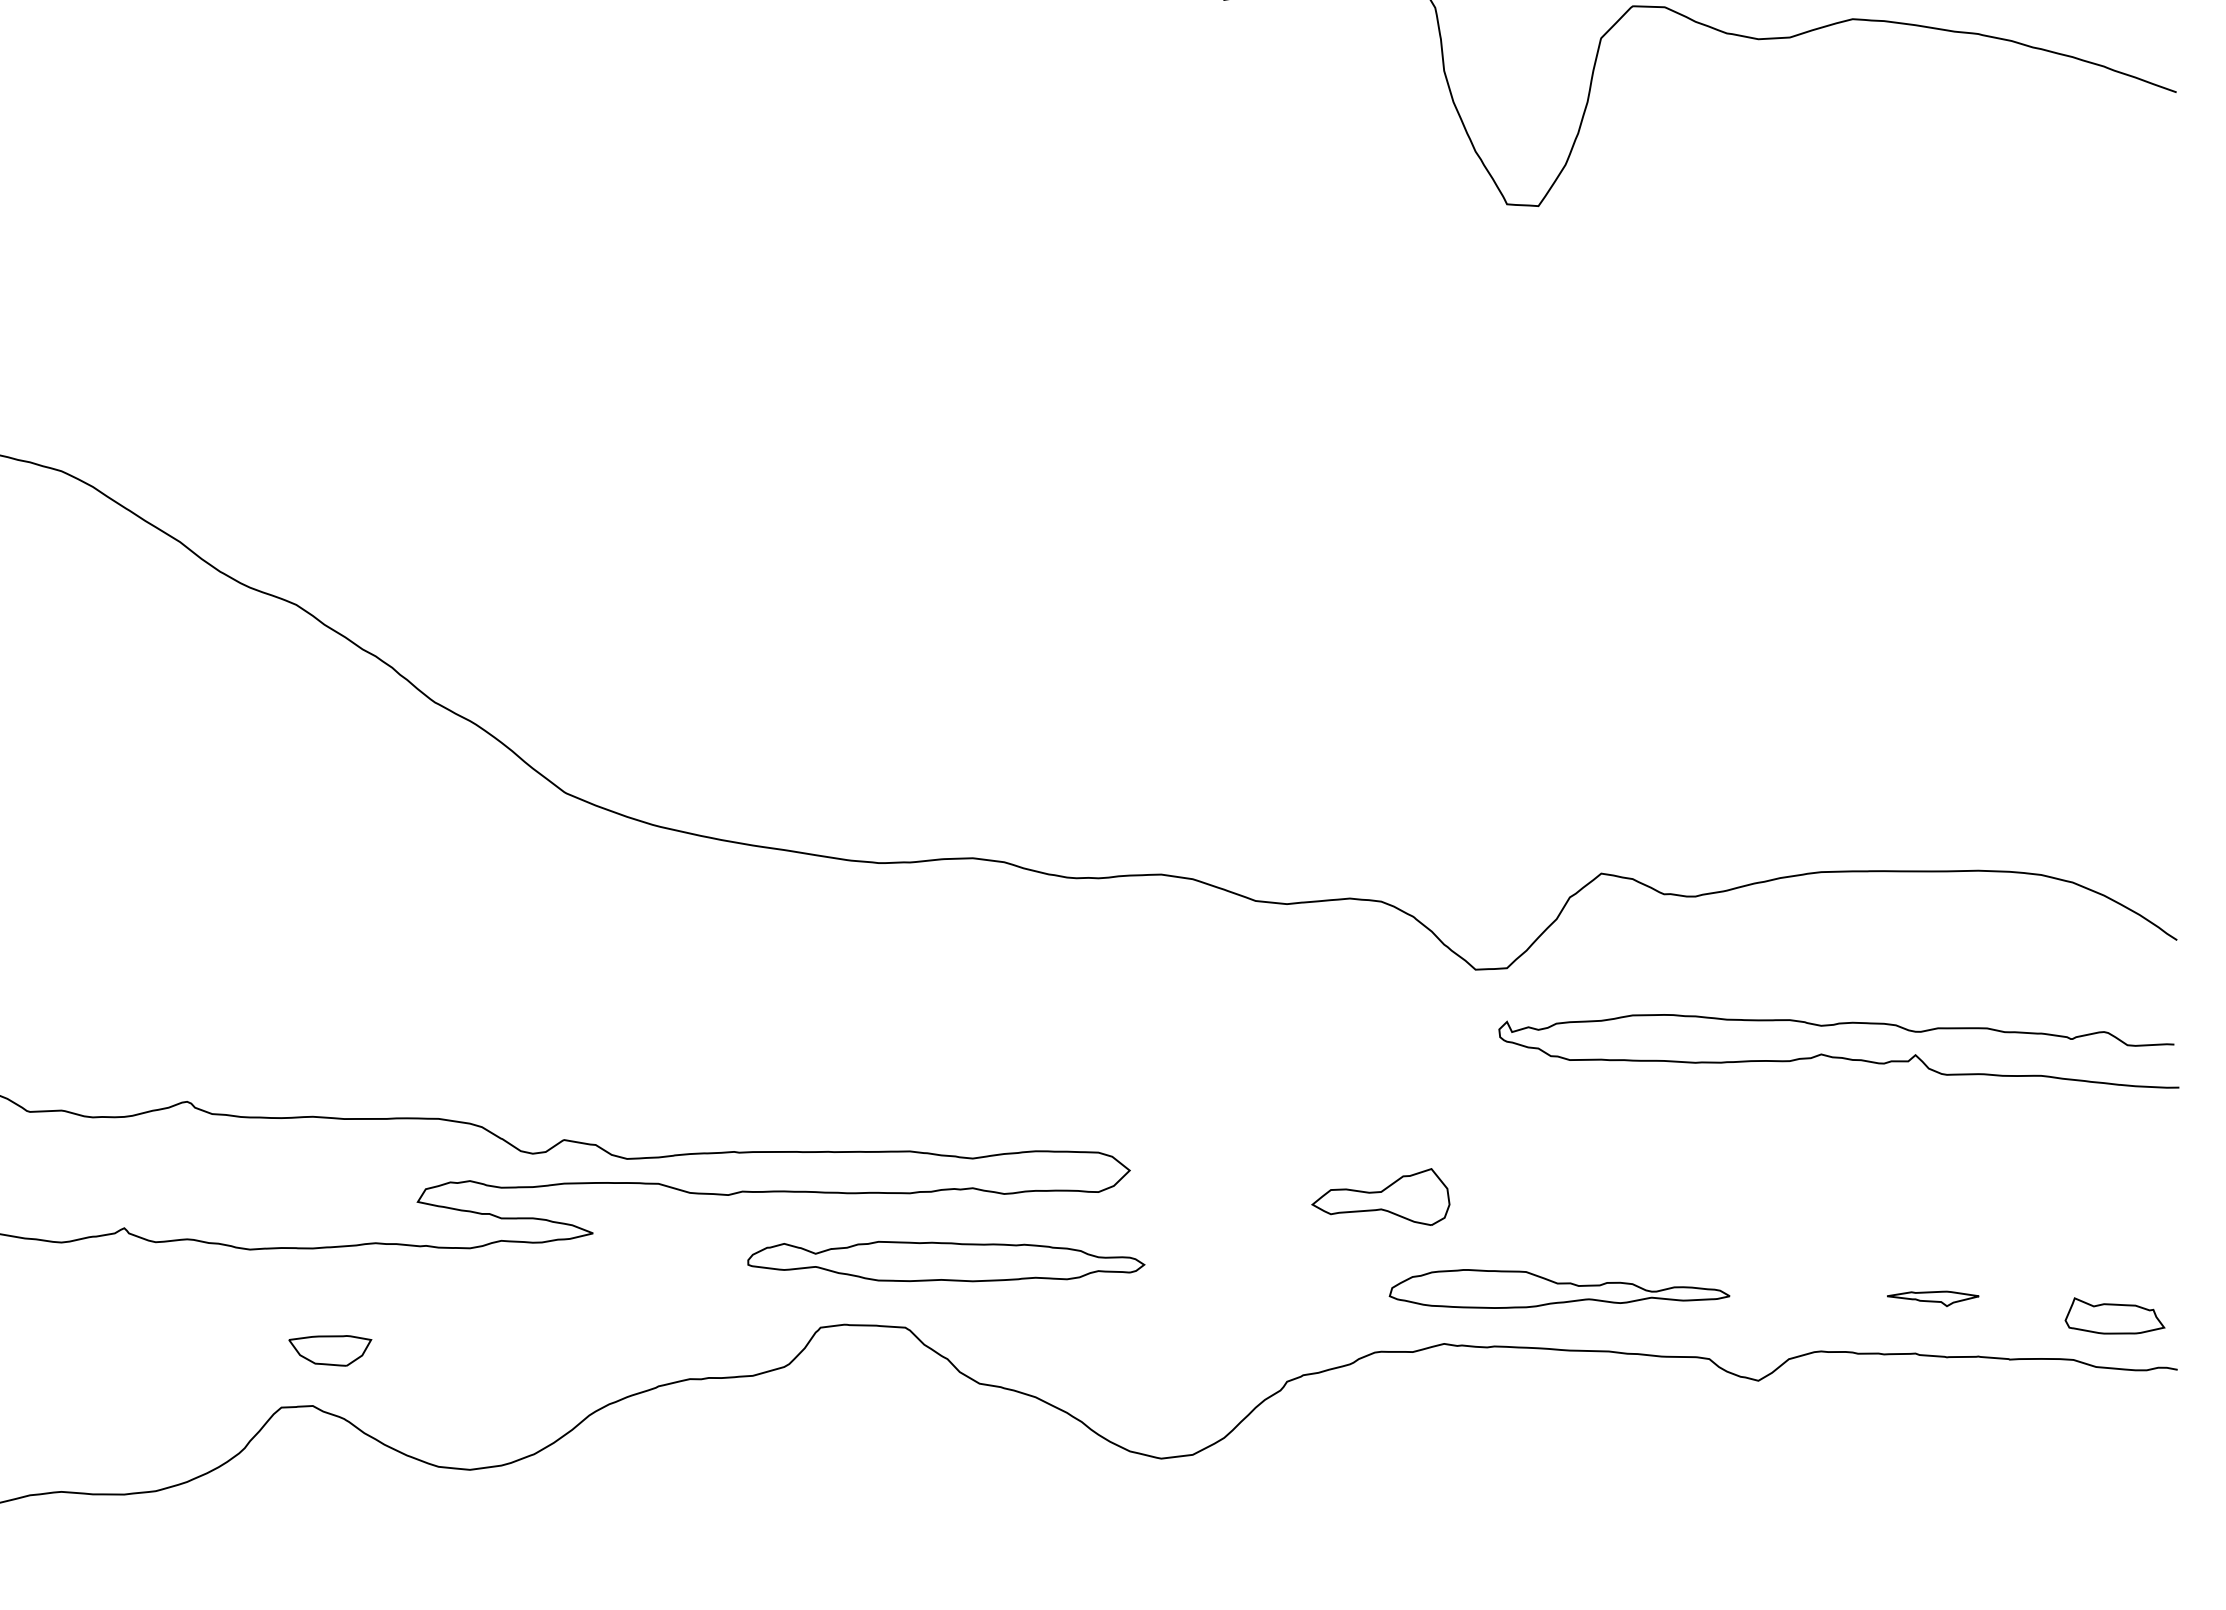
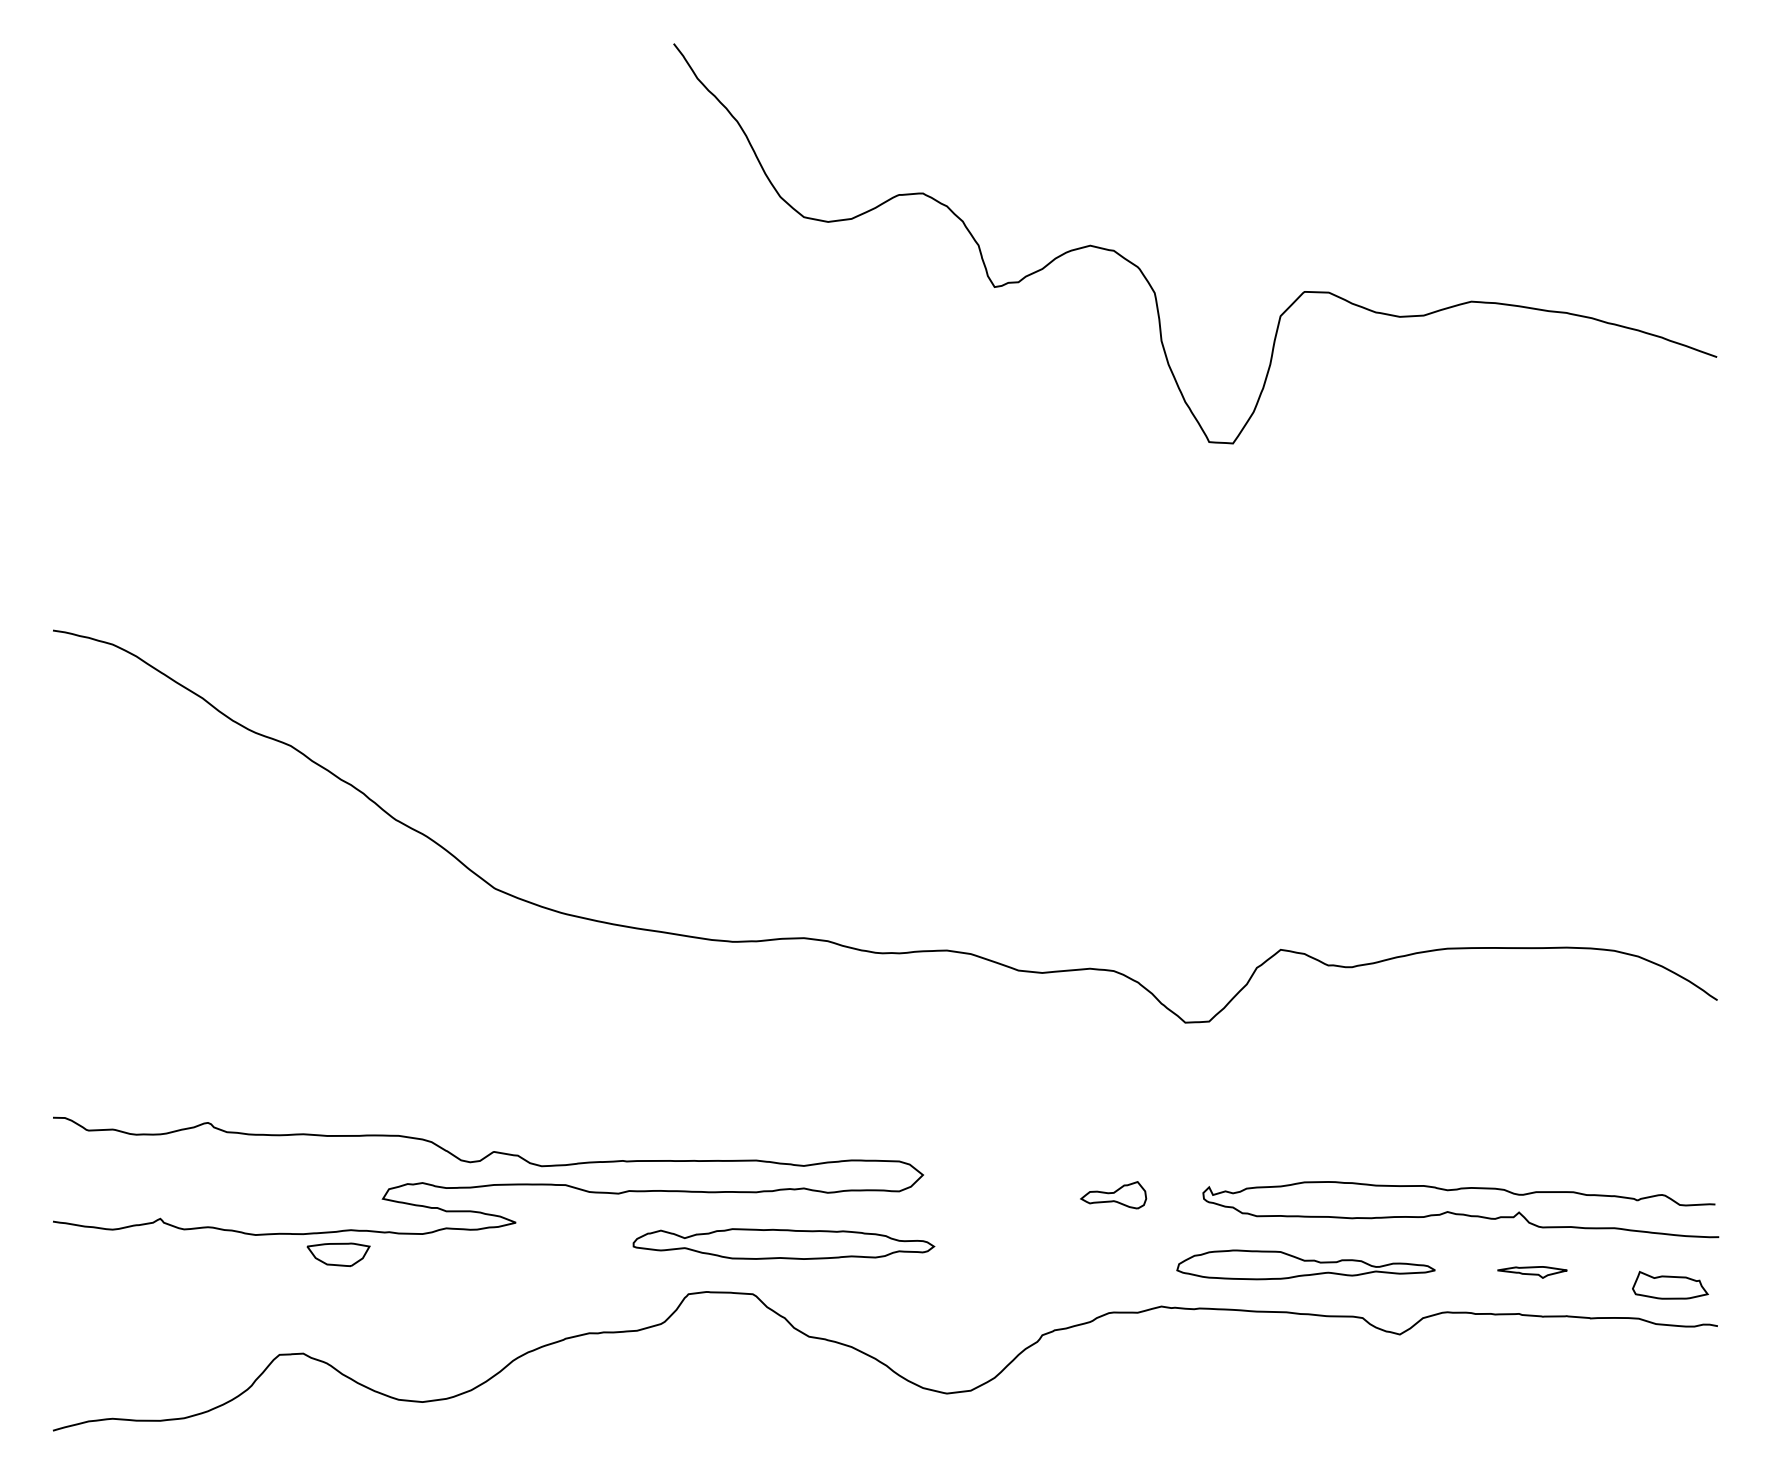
curve: (1838, 1056) -> (1460, 1213), moved
part: (1380, 1197) -> (1113, 1195), size x0.62
part: (1558, 1288) -> (1305, 1264), moved
part: (330, 1350) -> (338, 1254), moved

